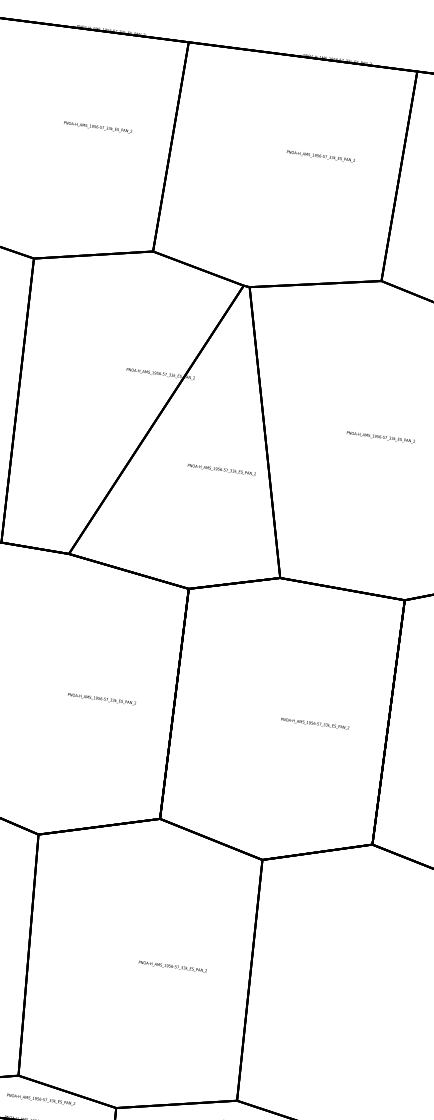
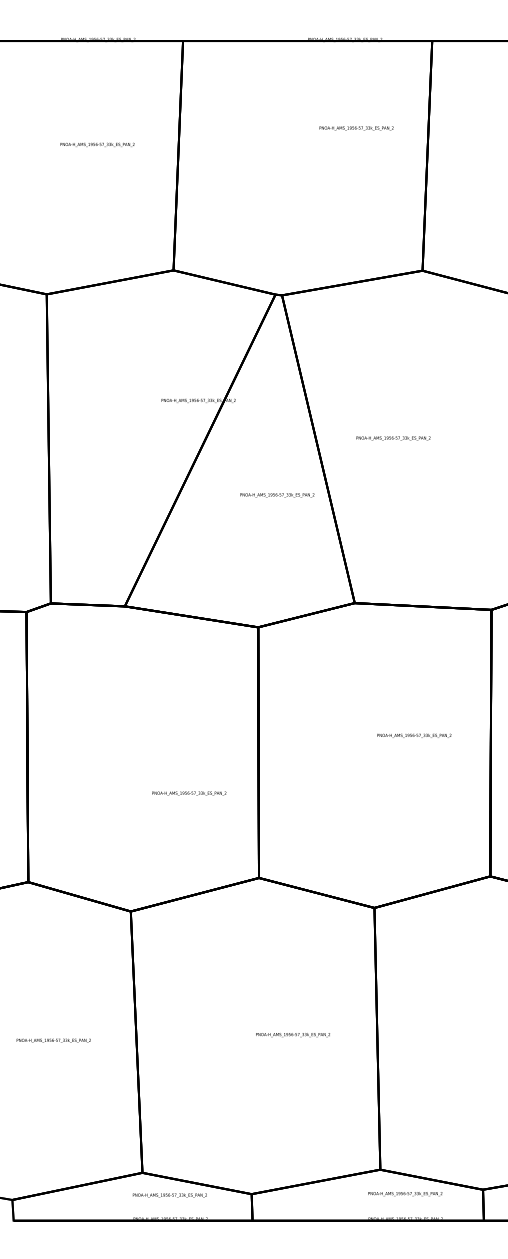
text: (320, 156) -> (356, 128), moved
text: (380, 437) -> (393, 438), moved
text: (102, 699) -> (189, 793), moved
text: (315, 723) -> (414, 735), moved

